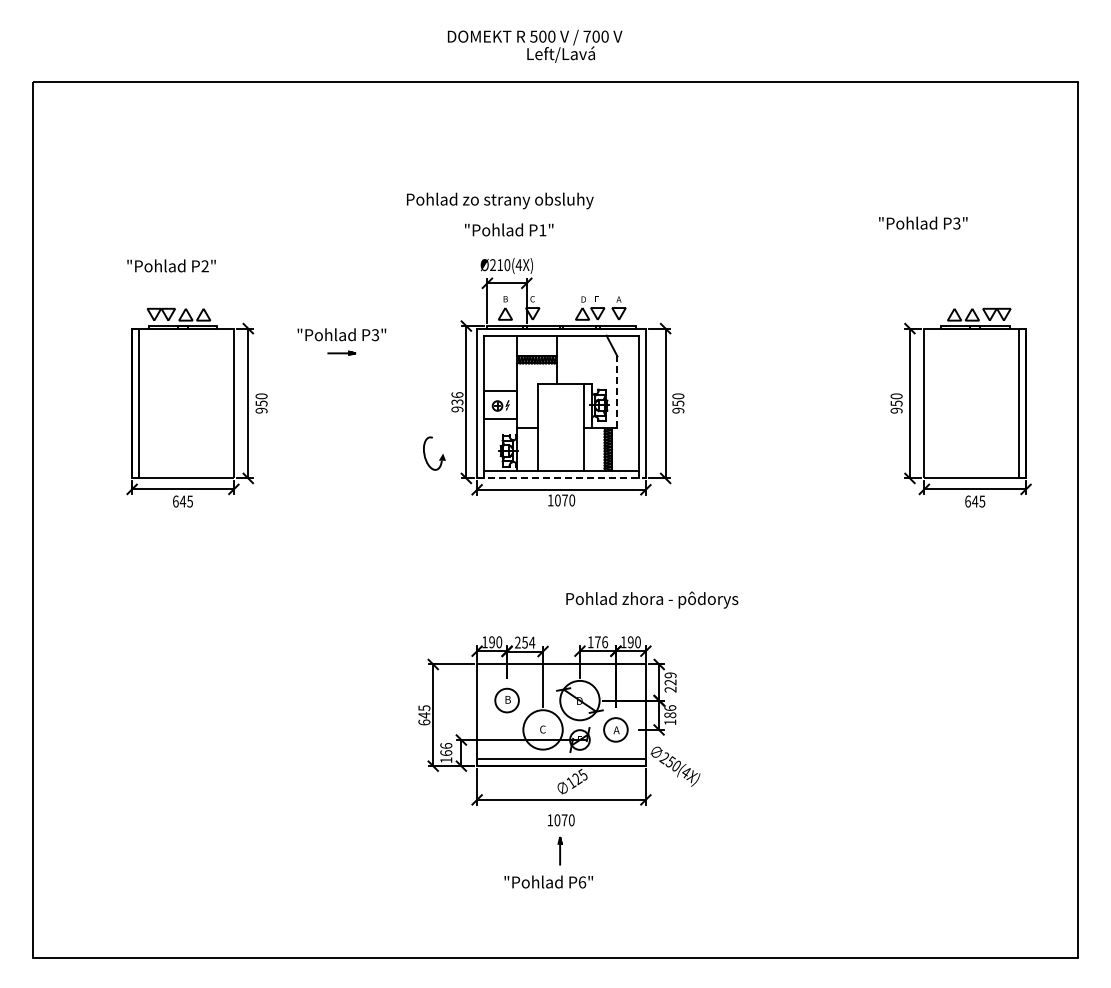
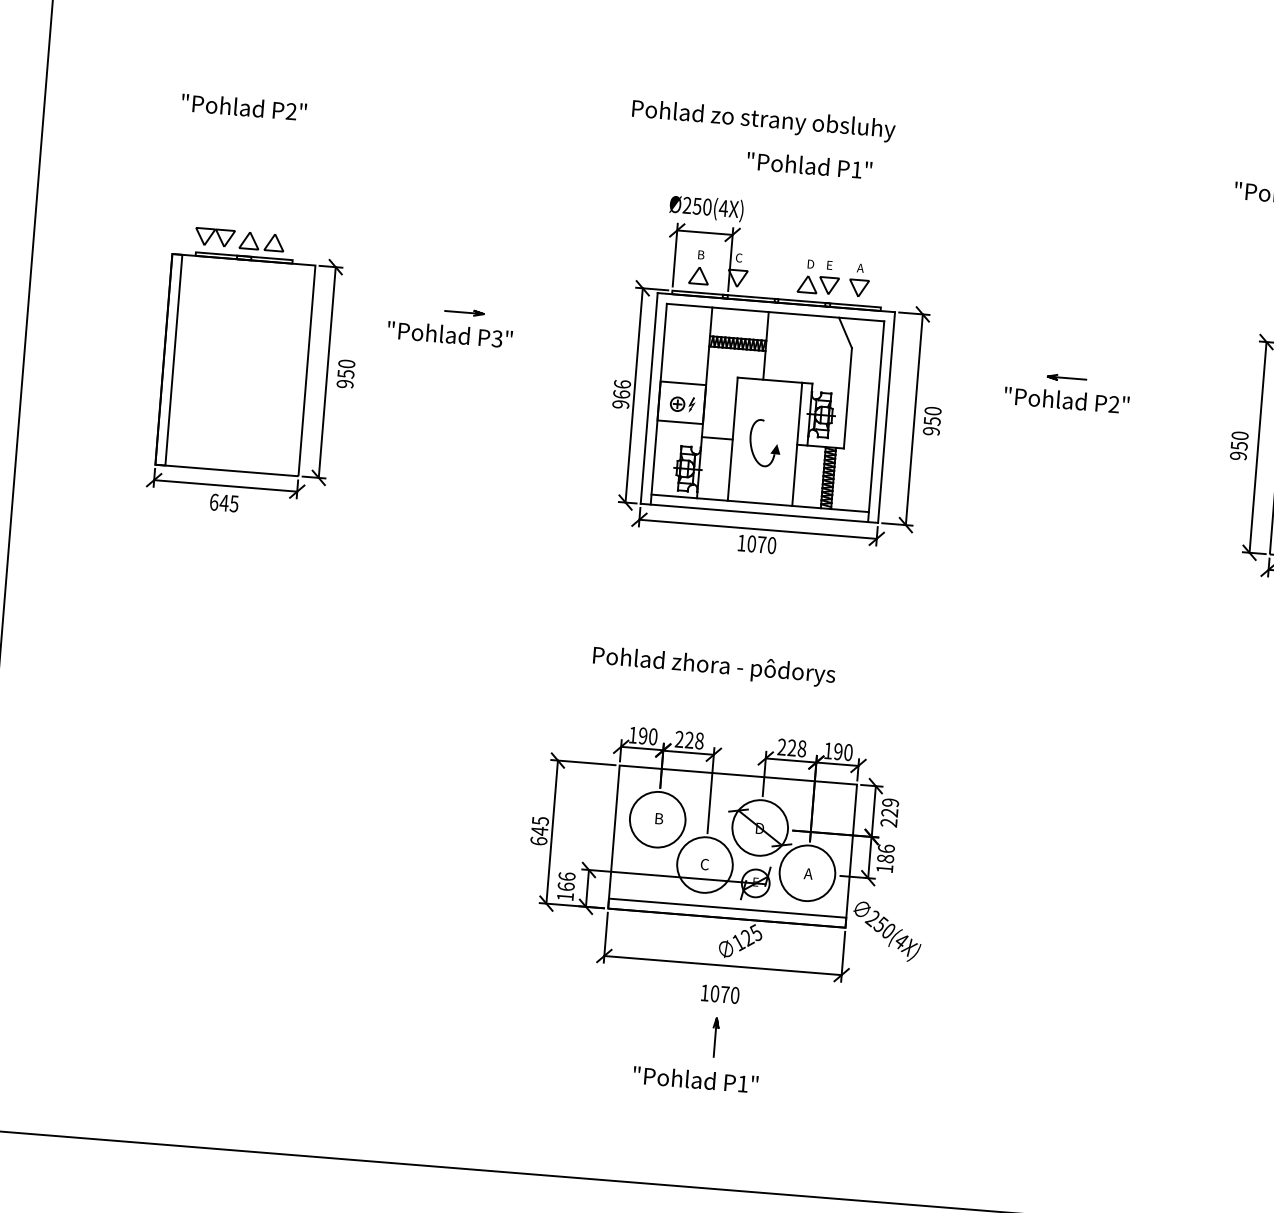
text: (500, 200) -> (764, 120), moved
text: (509, 229) -> (810, 164), moved
text: (171, 265) -> (244, 106), moved
text: (500, 265) -> (697, 206), Ø210(4X) -> Ø250(4X)
text: (341, 334) -> (449, 334), moved
part: (772, 374) -> (1067, 391), added
line: (617, 392) -> (847, 398), dashed -> solid
text: (457, 402) -> (621, 394), 936 -> 966
part: (440, 457) -> (773, 449), moved
line: (562, 478) -> (760, 513), dashed -> solid
text: (652, 599) -> (714, 665), moved
text: (528, 642) -> (694, 740), 254 -> 228
text: (597, 642) -> (791, 748), 176 -> 228
circle: (506, 700) -> (656, 819), size x1.67
circle: (615, 729) -> (806, 872), size x1.67
text: (582, 882) -> (743, 1084), P6" -> P1"

